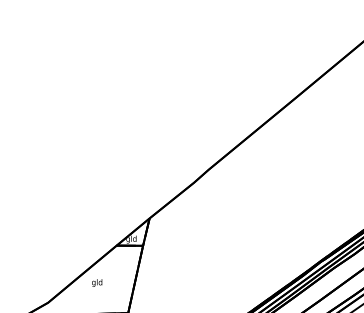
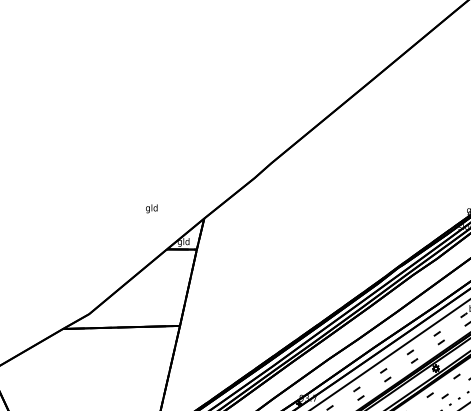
text: (96, 282) -> (151, 208), moved

